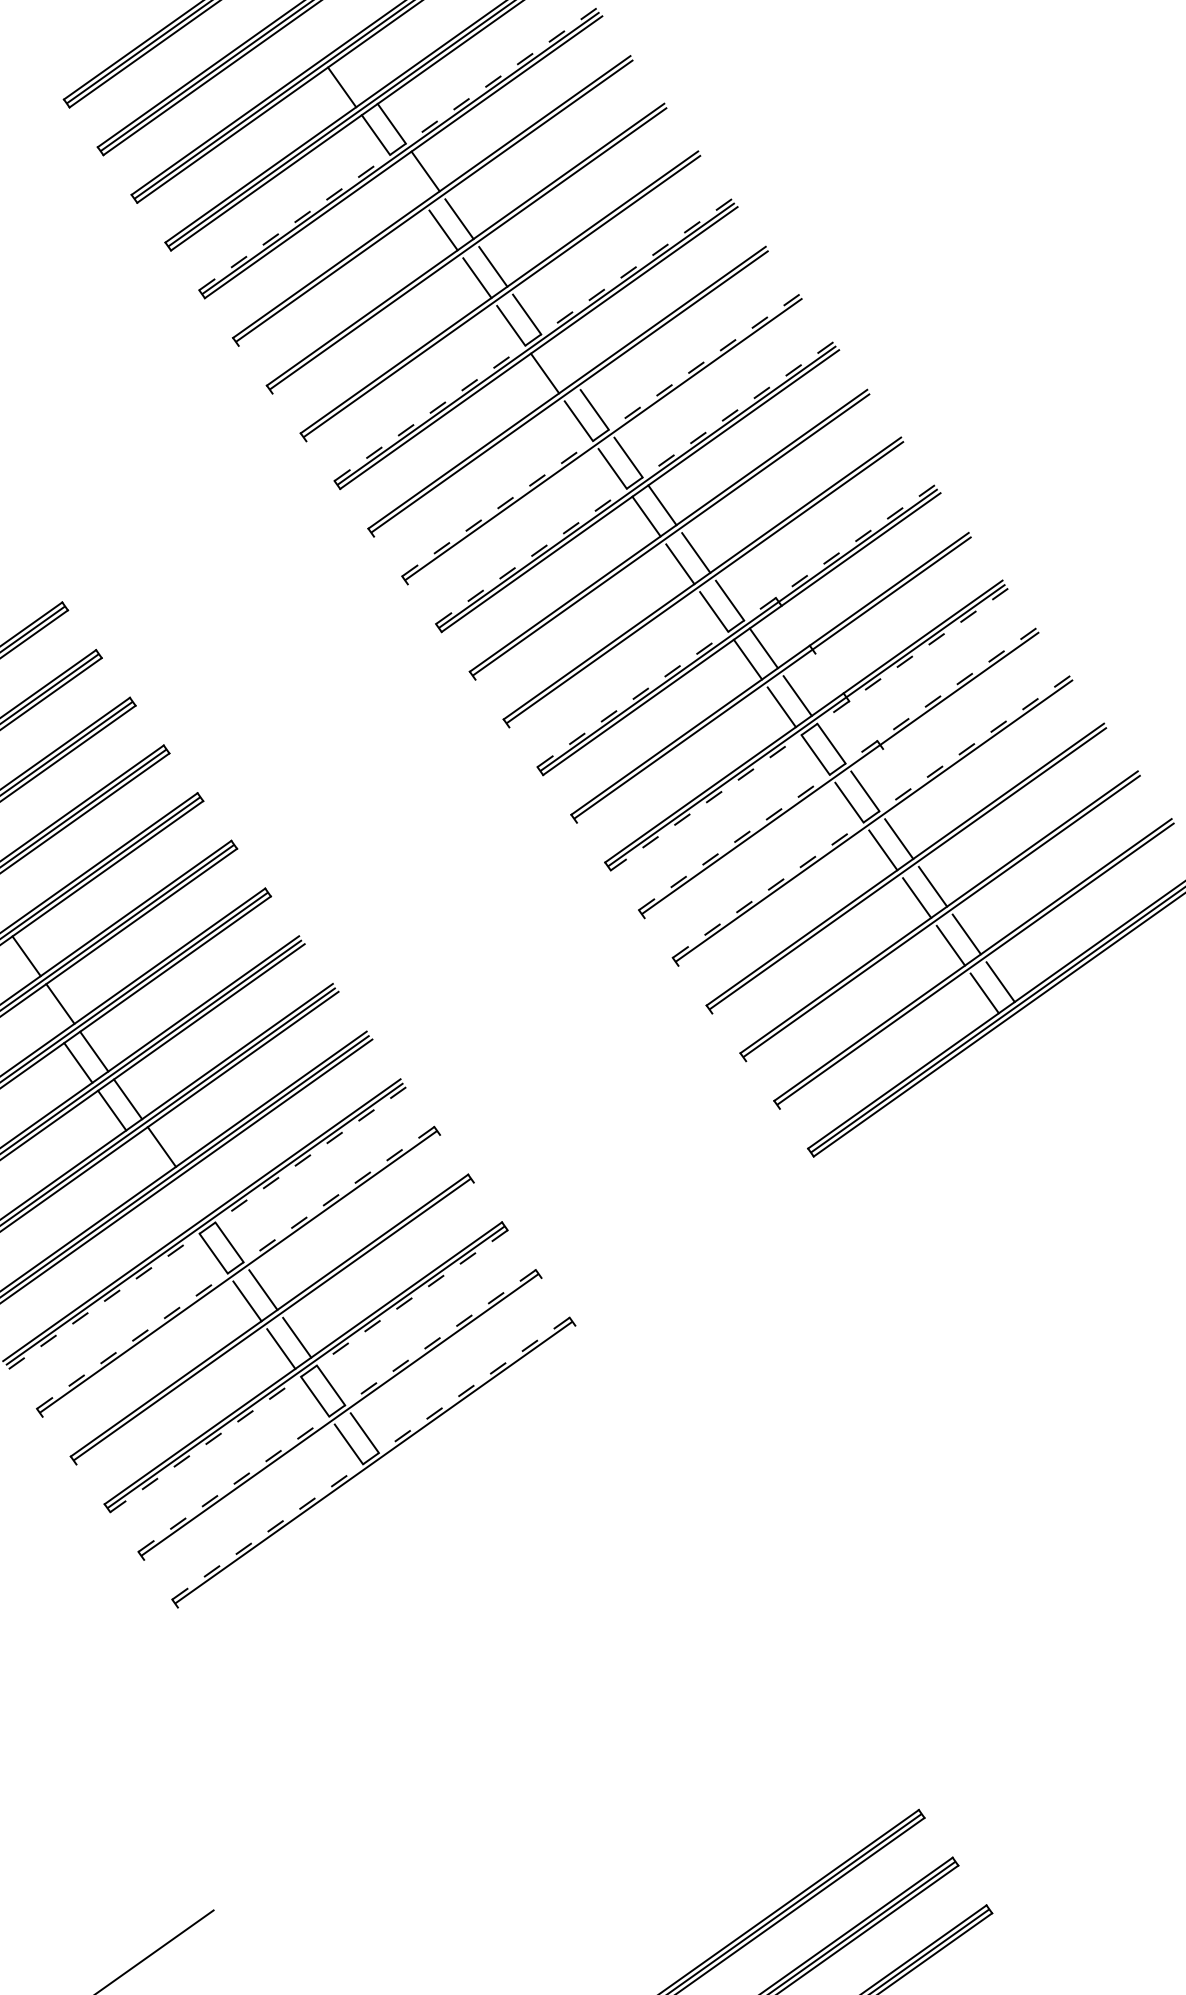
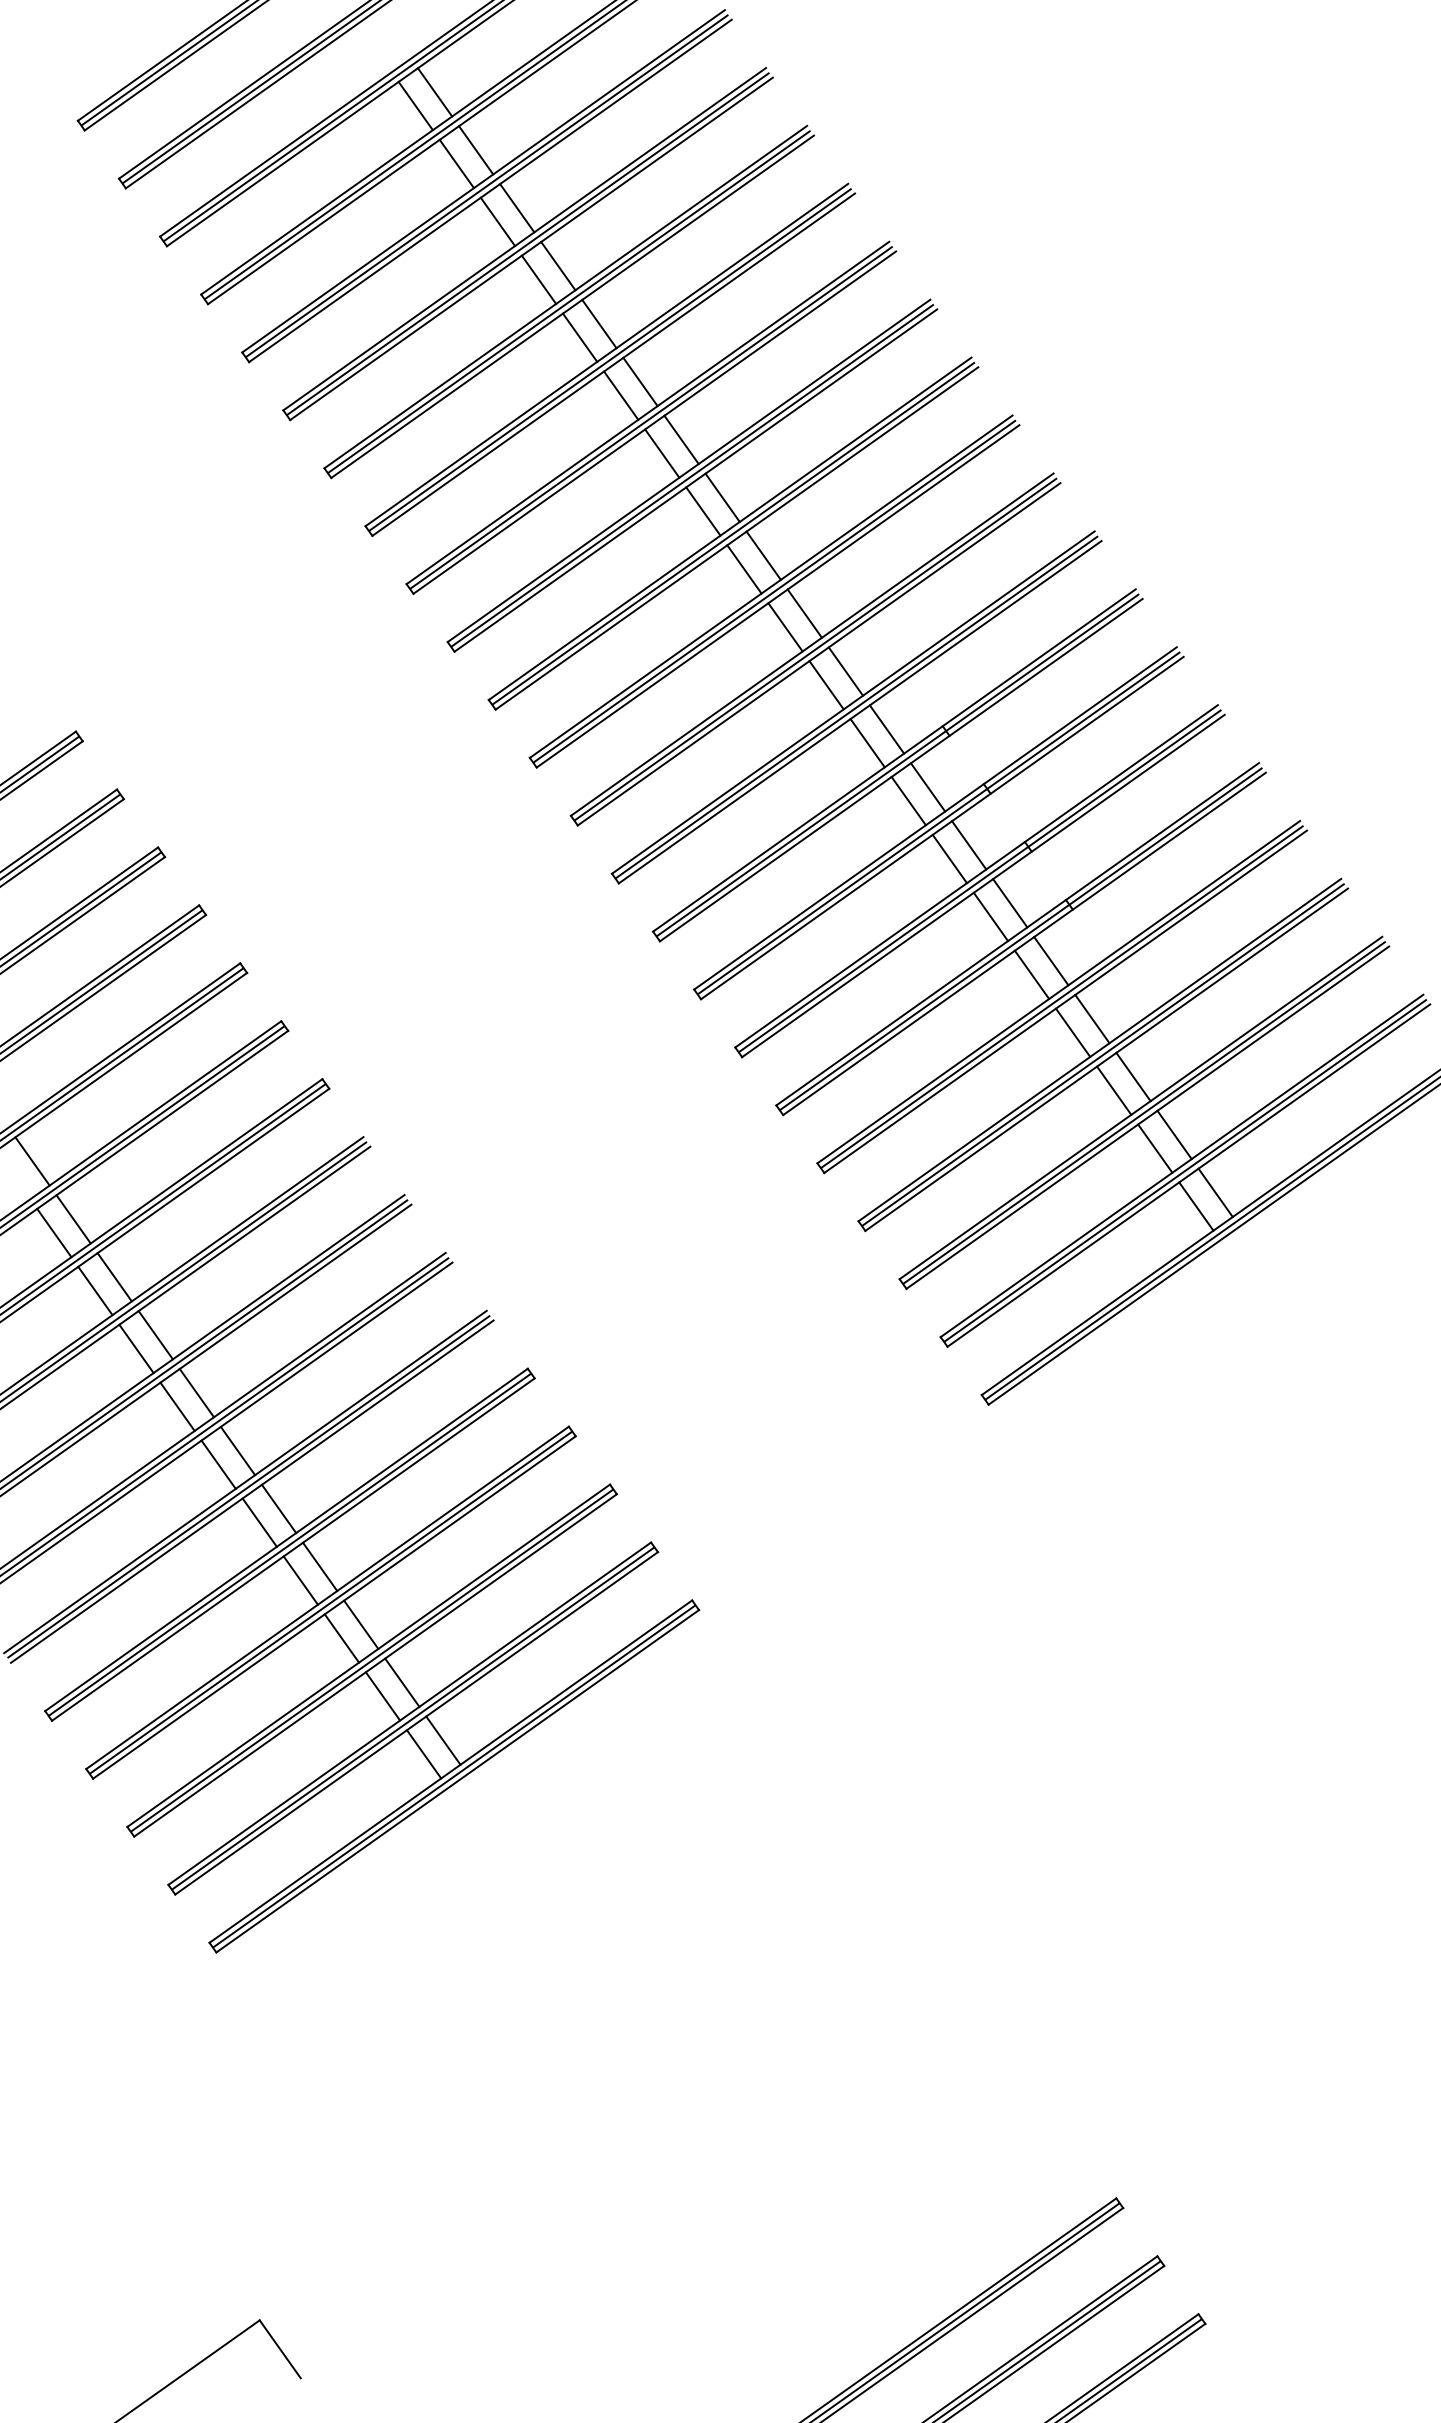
line: (357, 76) -> (434, 92), added
line: (397, 149) -> (483, 181), dashed -> solid
line: (409, 182) -> (497, 221), added
line: (437, 204) -> (531, 248), added
line: (471, 252) -> (572, 306), added
line: (504, 300) -> (613, 364), added
line: (532, 339) -> (647, 412), dashed -> solid
line: (560, 361) -> (681, 439), added
line: (572, 395) -> (695, 480), added
line: (601, 435) -> (730, 528), dashed -> solid
line: (606, 443) -> (736, 538), added
line: (634, 482) -> (771, 586), dashed -> solid
line: (673, 538) -> (818, 654), added
line: (707, 586) -> (859, 712), added
line: (736, 626) -> (894, 760), dashed -> solid
line: (775, 681) -> (942, 827), added
line: (809, 729) -> (983, 885), dashed -> solid
line: (837, 769) -> (1017, 934), dashed -> solid
line: (843, 776) -> (1024, 943), added
line: (871, 817) -> (1058, 992), dashed -> solid
line: (877, 824) -> (1065, 1001), added
line: (910, 872) -> (1106, 1059), added
line: (944, 920) -> (1147, 1117), added
line: (978, 967) -> (1188, 1175), added
line: (44, 1014) -> (54, 1232), added
line: (145, 1158) -> (177, 1406), added
line: (195, 1194) -> (237, 1450), added
line: (179, 1205) -> (218, 1464), added
line: (207, 1228) -> (252, 1491), dashed -> solid
line: (235, 1267) -> (286, 1539), dashed -> solid
line: (241, 1275) -> (293, 1549), added
line: (275, 1323) -> (334, 1607), added
line: (308, 1371) -> (375, 1665), dashed -> solid
line: (336, 1410) -> (409, 1713), dashed -> solid
line: (342, 1419) -> (416, 1723), added
line: (370, 1458) -> (450, 1771), dashed -> solid
line: (376, 1466) -> (457, 1781), added
line: (229, 1934) -> (279, 2349), added

